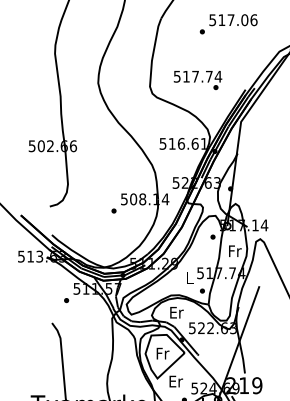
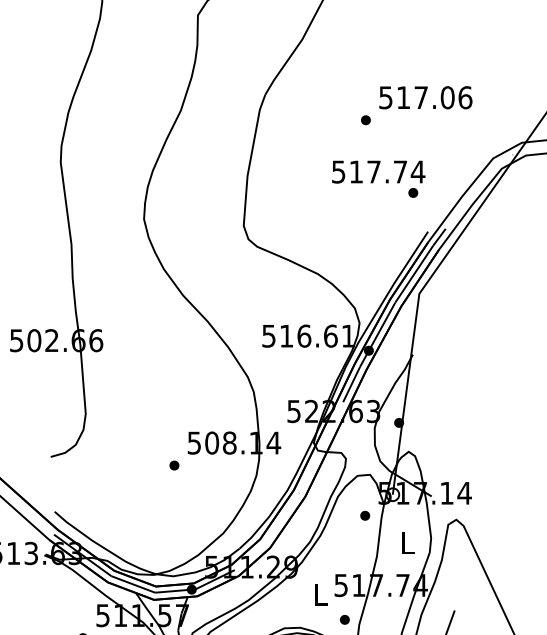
text: (228, 24) -> (416, 106), moved
text: (197, 80) -> (377, 179), moved
text: (235, 251) -> (408, 543), Fr -> L

